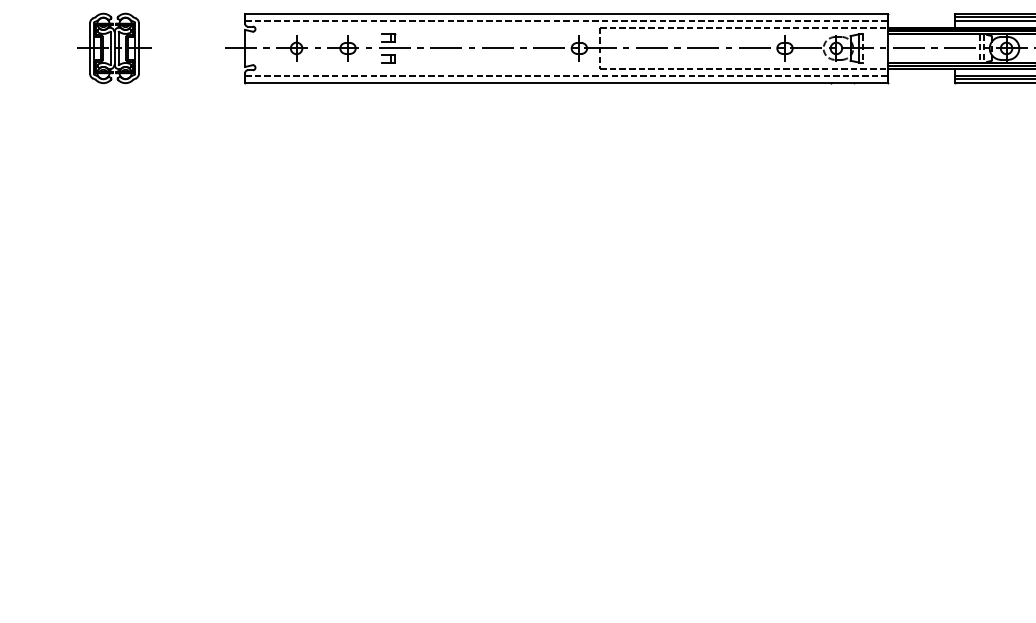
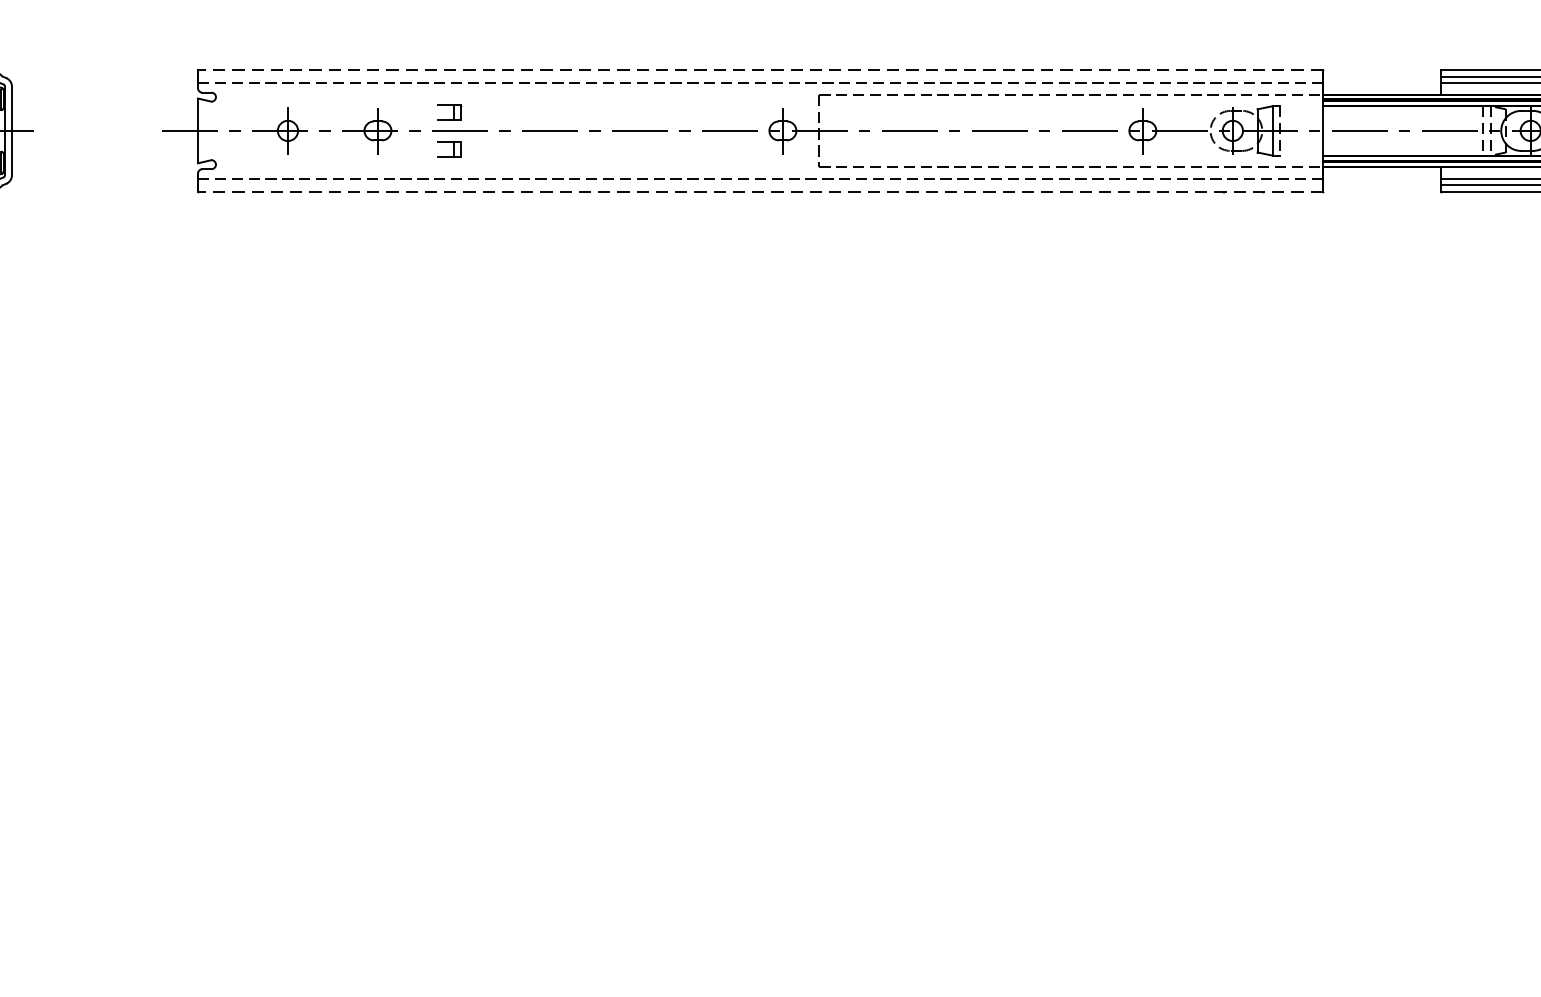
line: (566, 13) -> (760, 69), solid -> dashed
line: (566, 83) -> (760, 192), solid -> dashed

